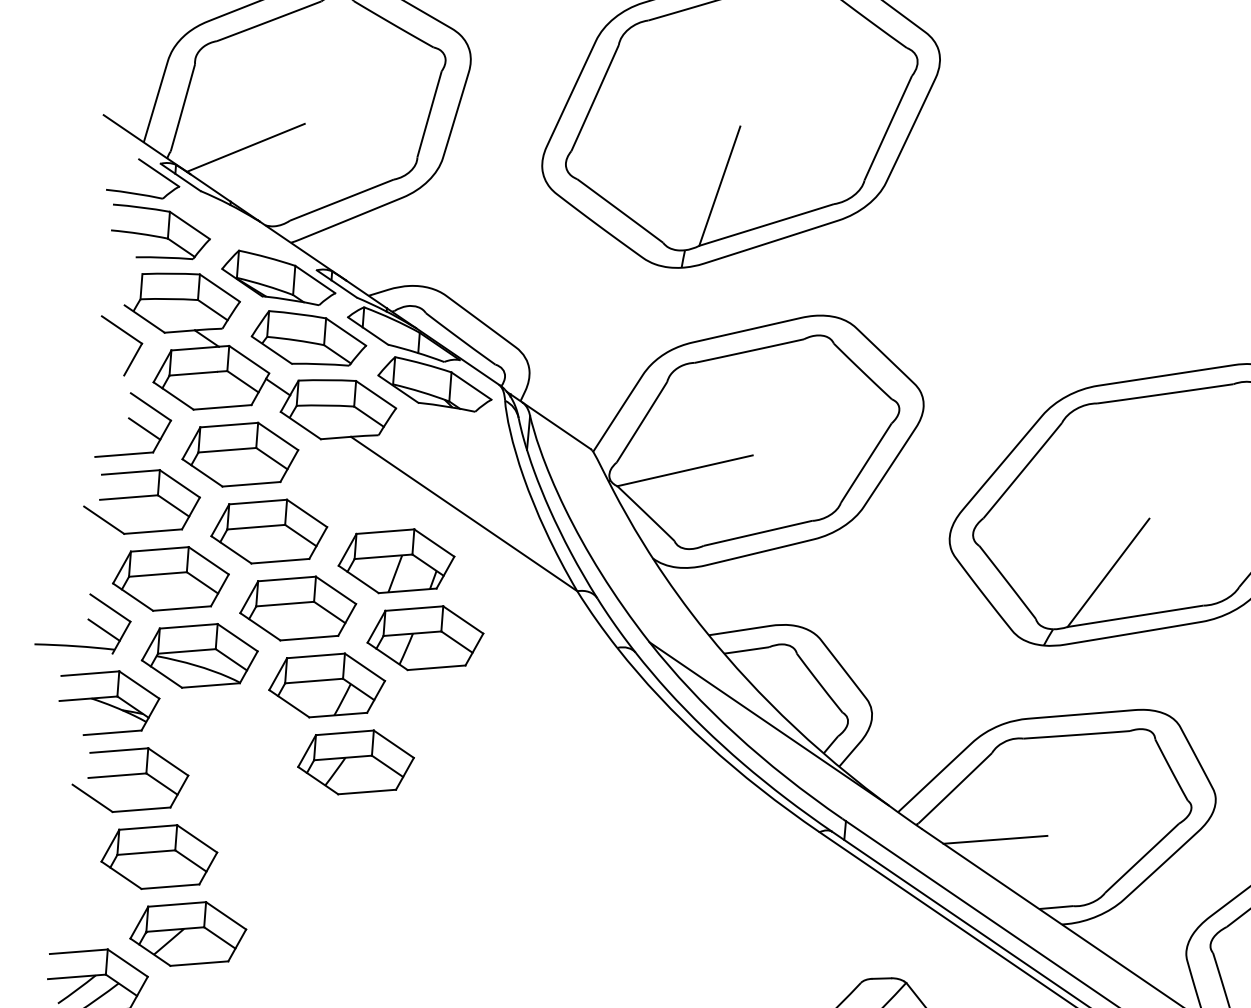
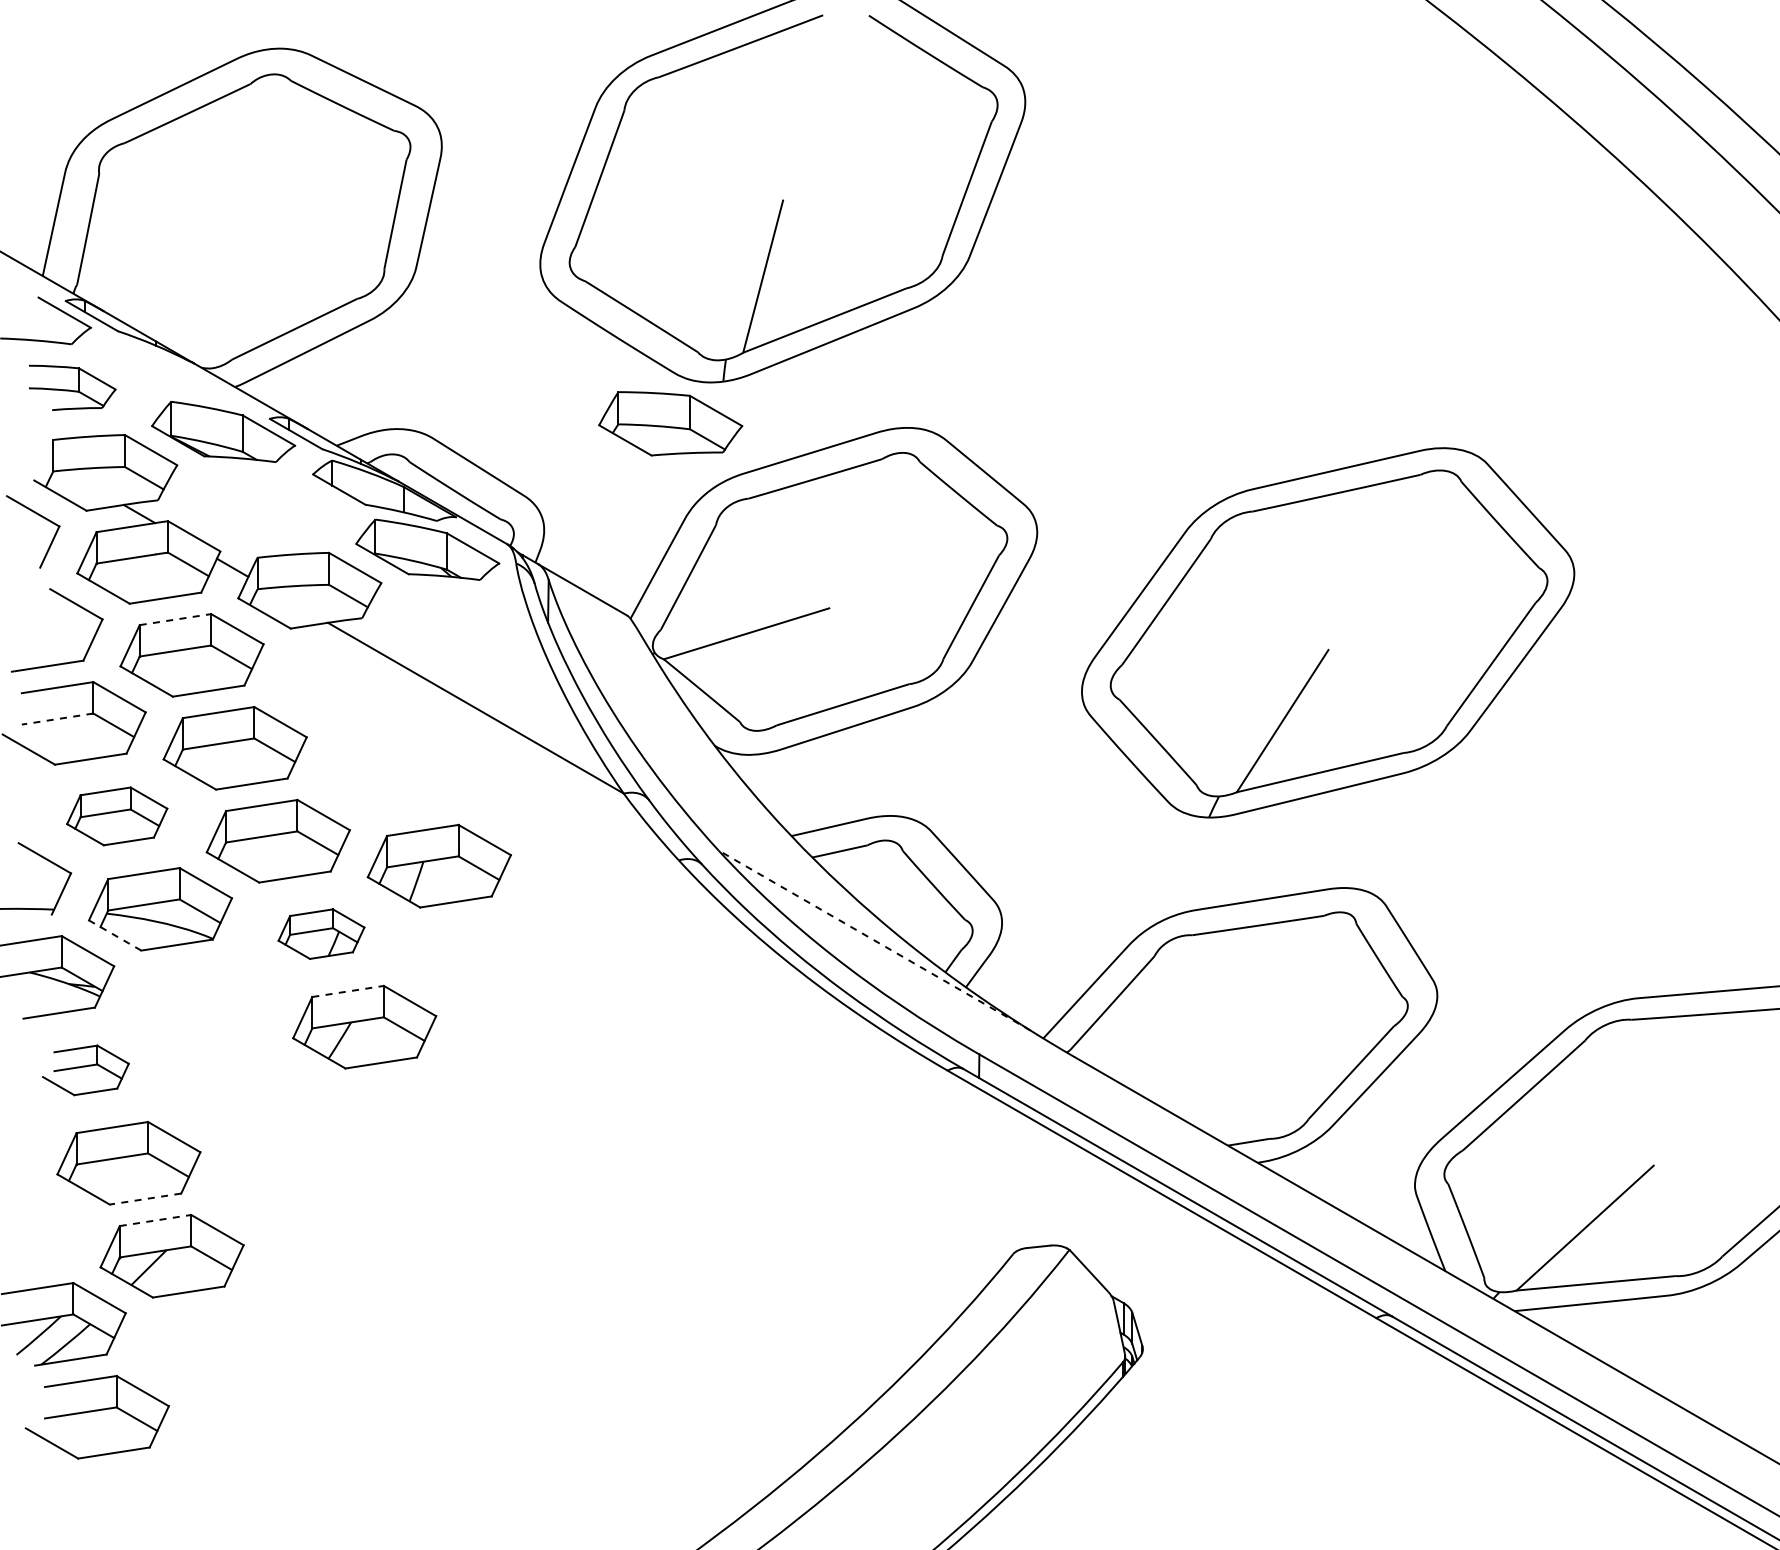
line: (246, 147) -> (170, 272), removed
part: (160, 233) -> (72, 387), size x0.7
part: (308, 339) -> (670, 423), moved
line: (229, 425) -> (175, 619), solid -> dashed
line: (144, 429) -> (70, 632), removed
line: (128, 497) -> (57, 719), solid -> dashed
part: (395, 561) -> (395, 773), removed
part: (170, 579) -> (116, 816), size x0.7
line: (103, 630) -> (38, 886), removed
line: (161, 674) -> (114, 935), solid -> dashed
part: (327, 684) -> (321, 933), size x0.6
line: (768, 723) -> (874, 940), solid -> dashed
line: (345, 732) -> (348, 991), solid -> dashed
part: (130, 780) -> (85, 1070), size x0.6
line: (995, 839) -> (1166, 1063), removed
line: (170, 887) -> (145, 1199), solid -> dashed
line: (177, 904) -> (156, 1220), solid -> dashed

